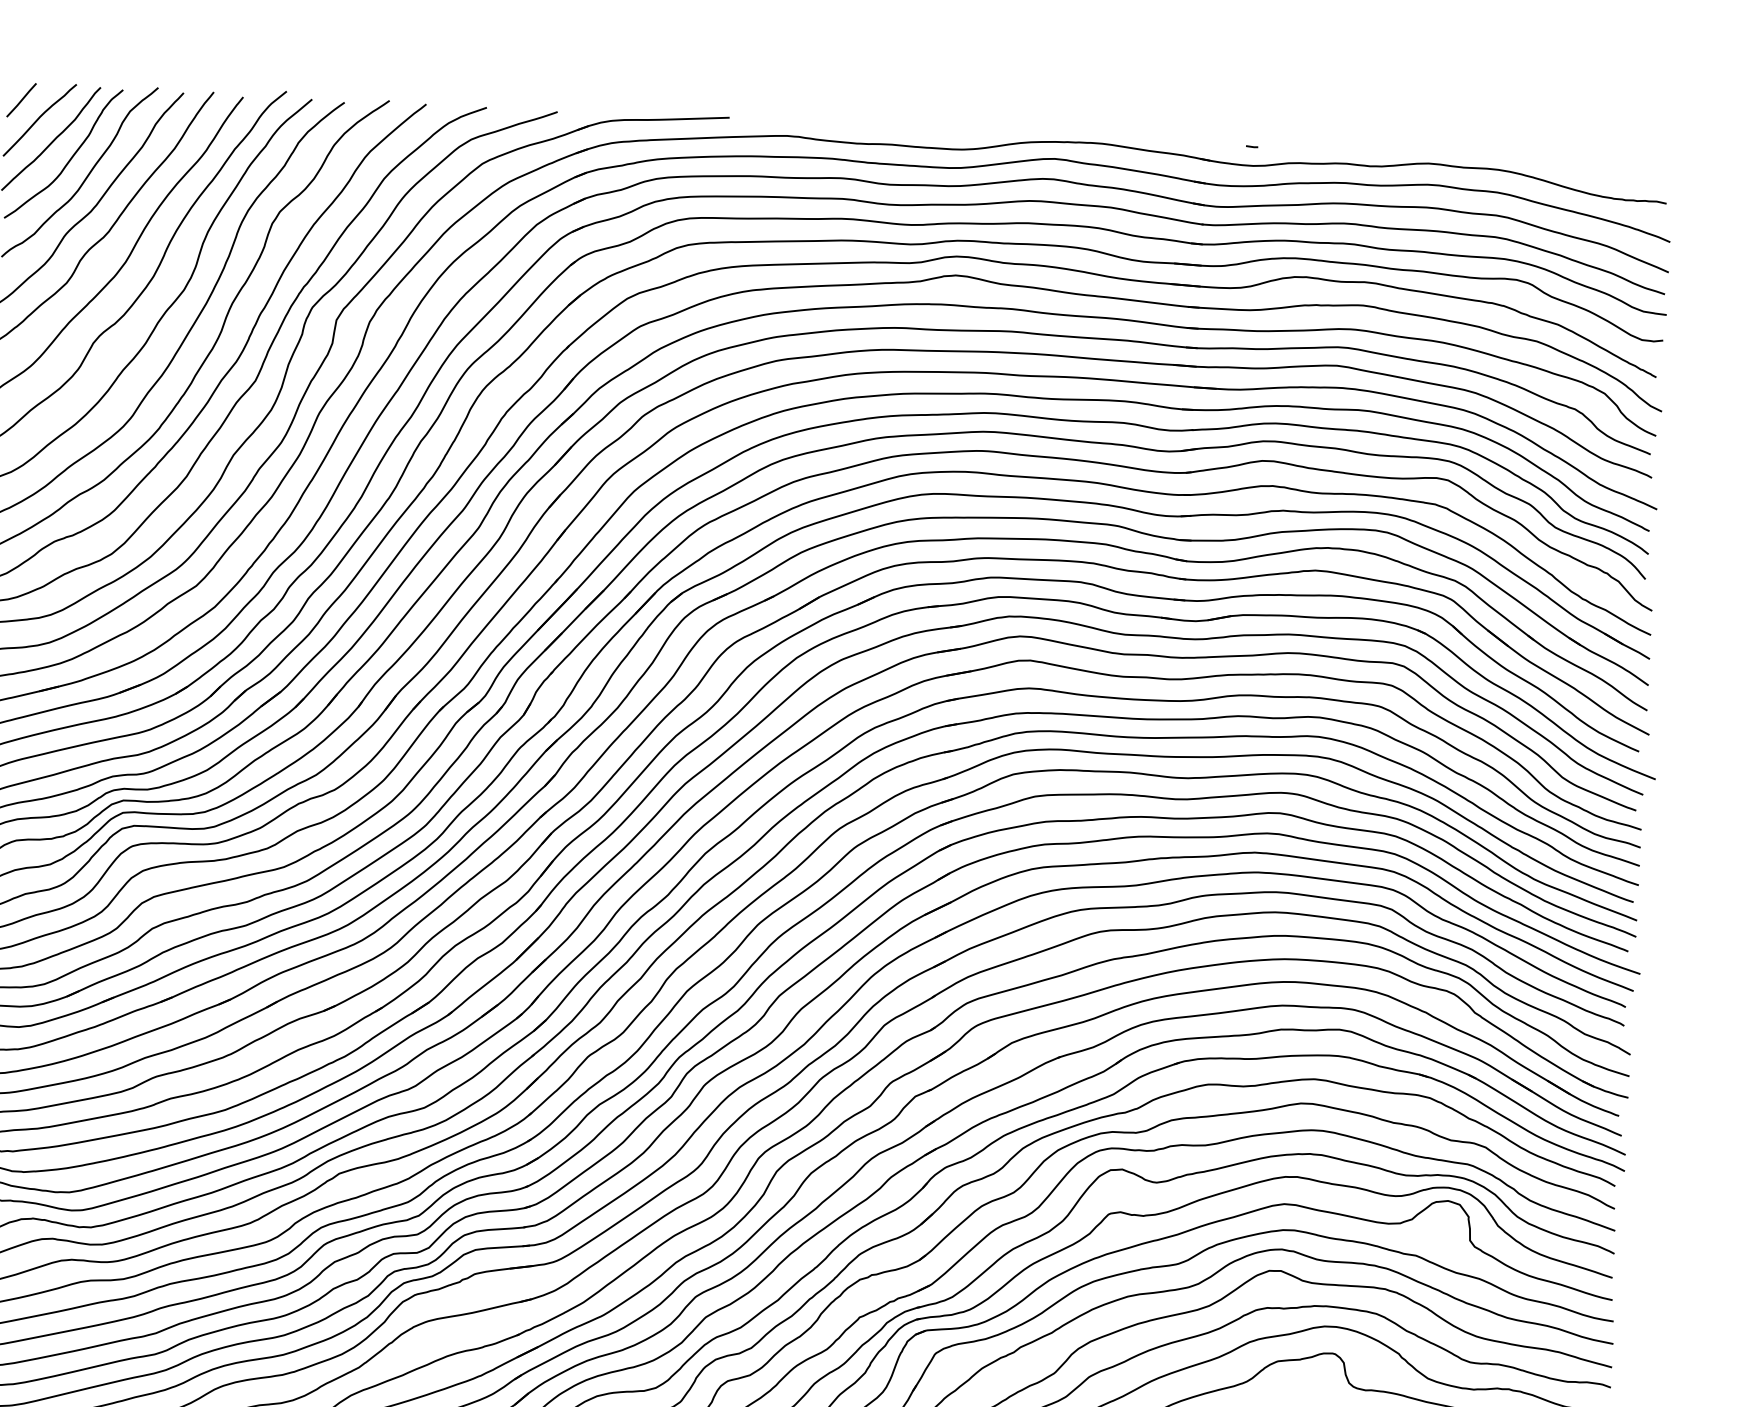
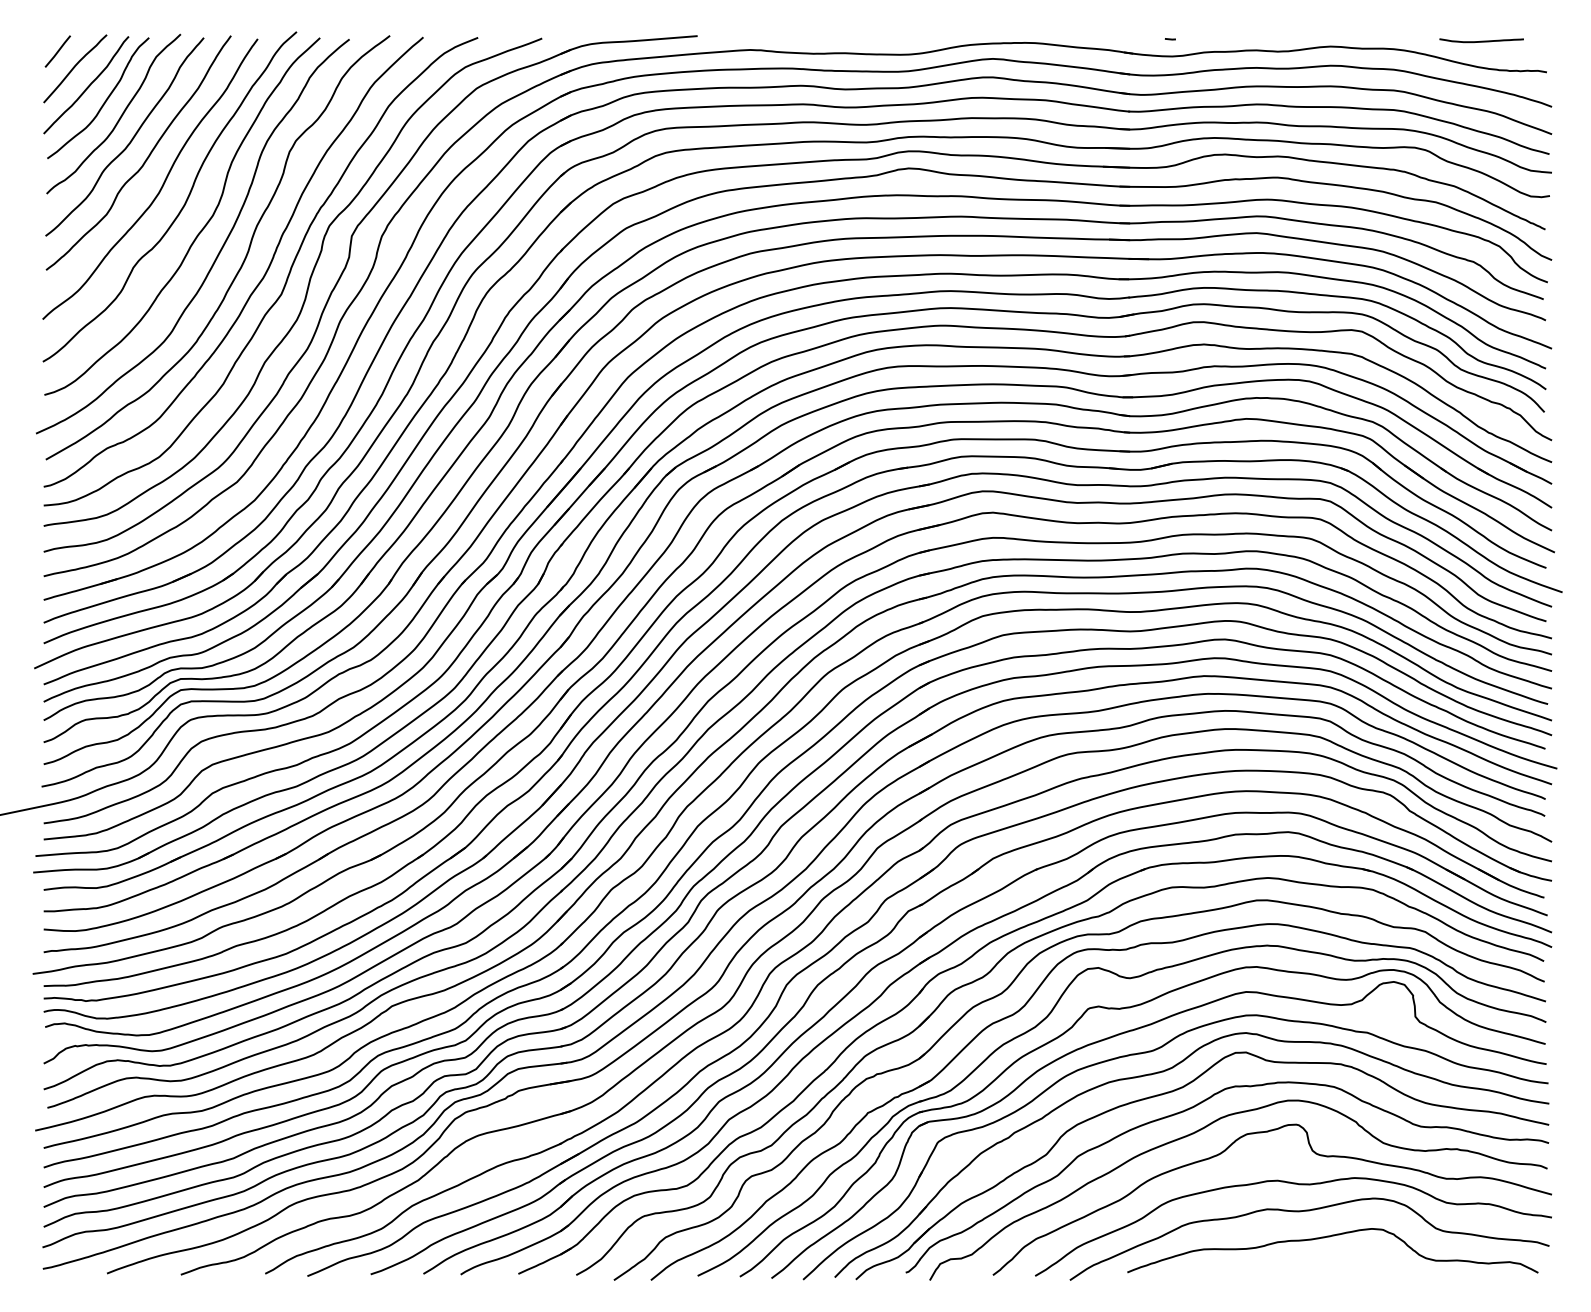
curve: (1595, 164) -> (1481, 40), added

